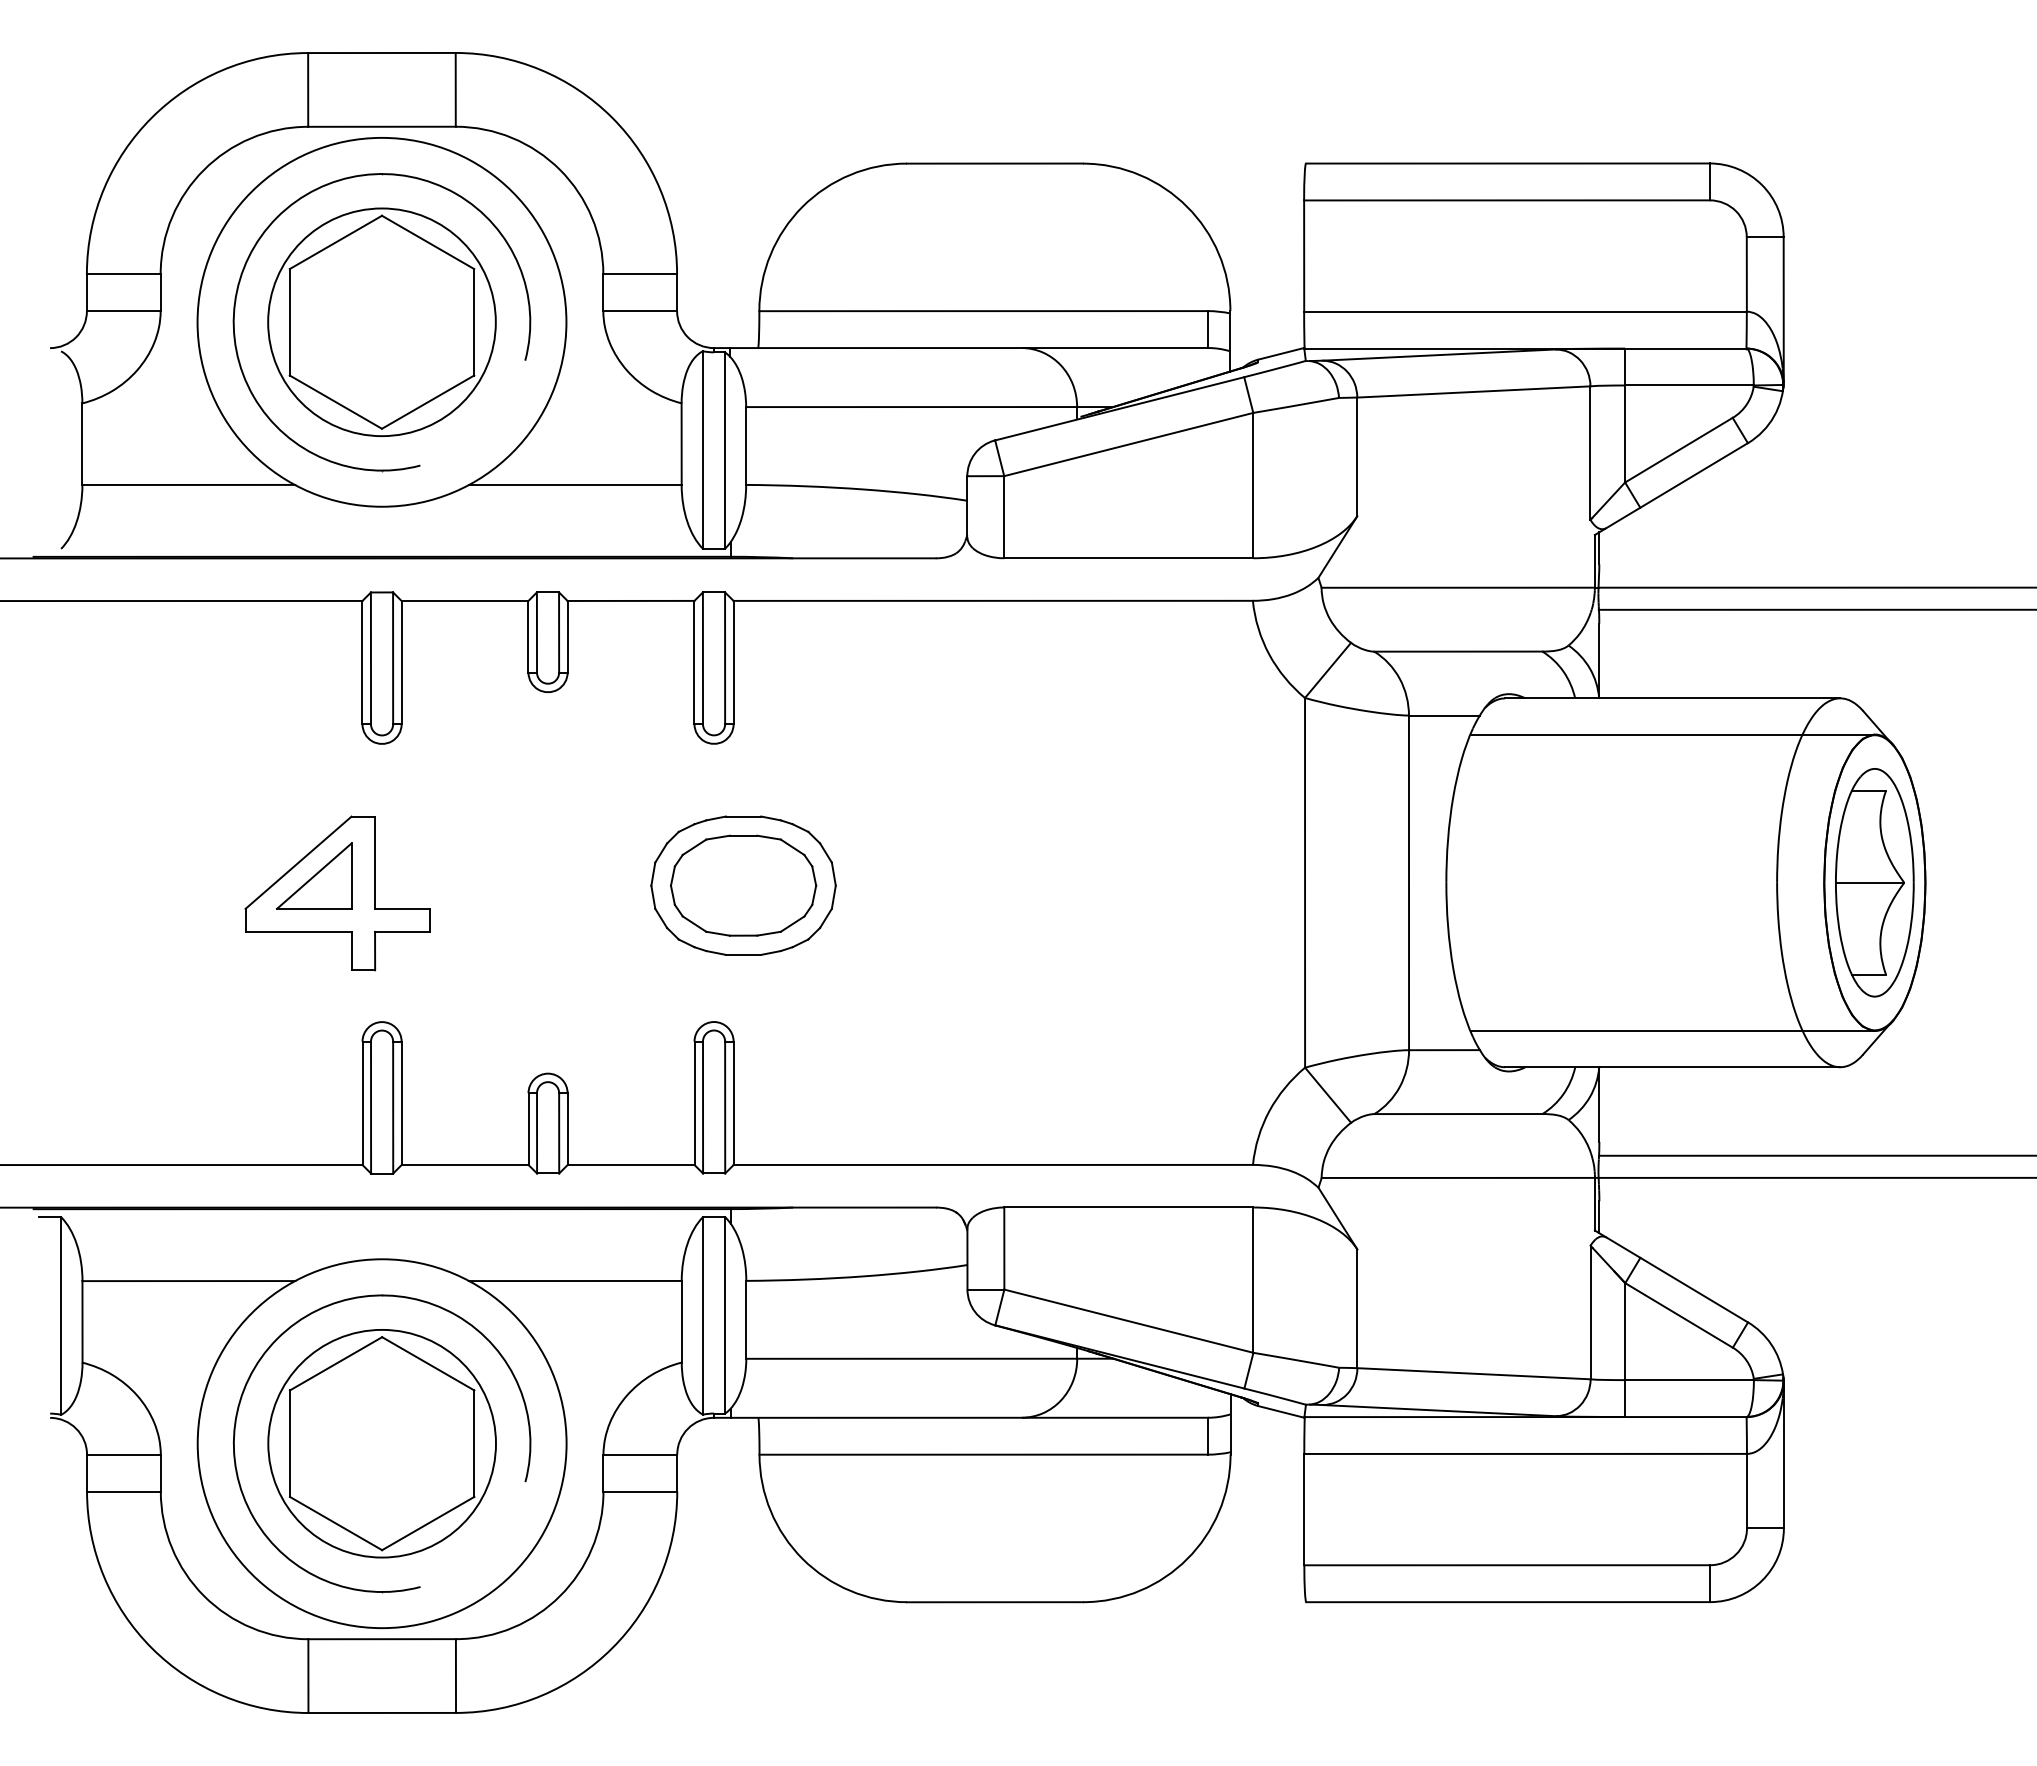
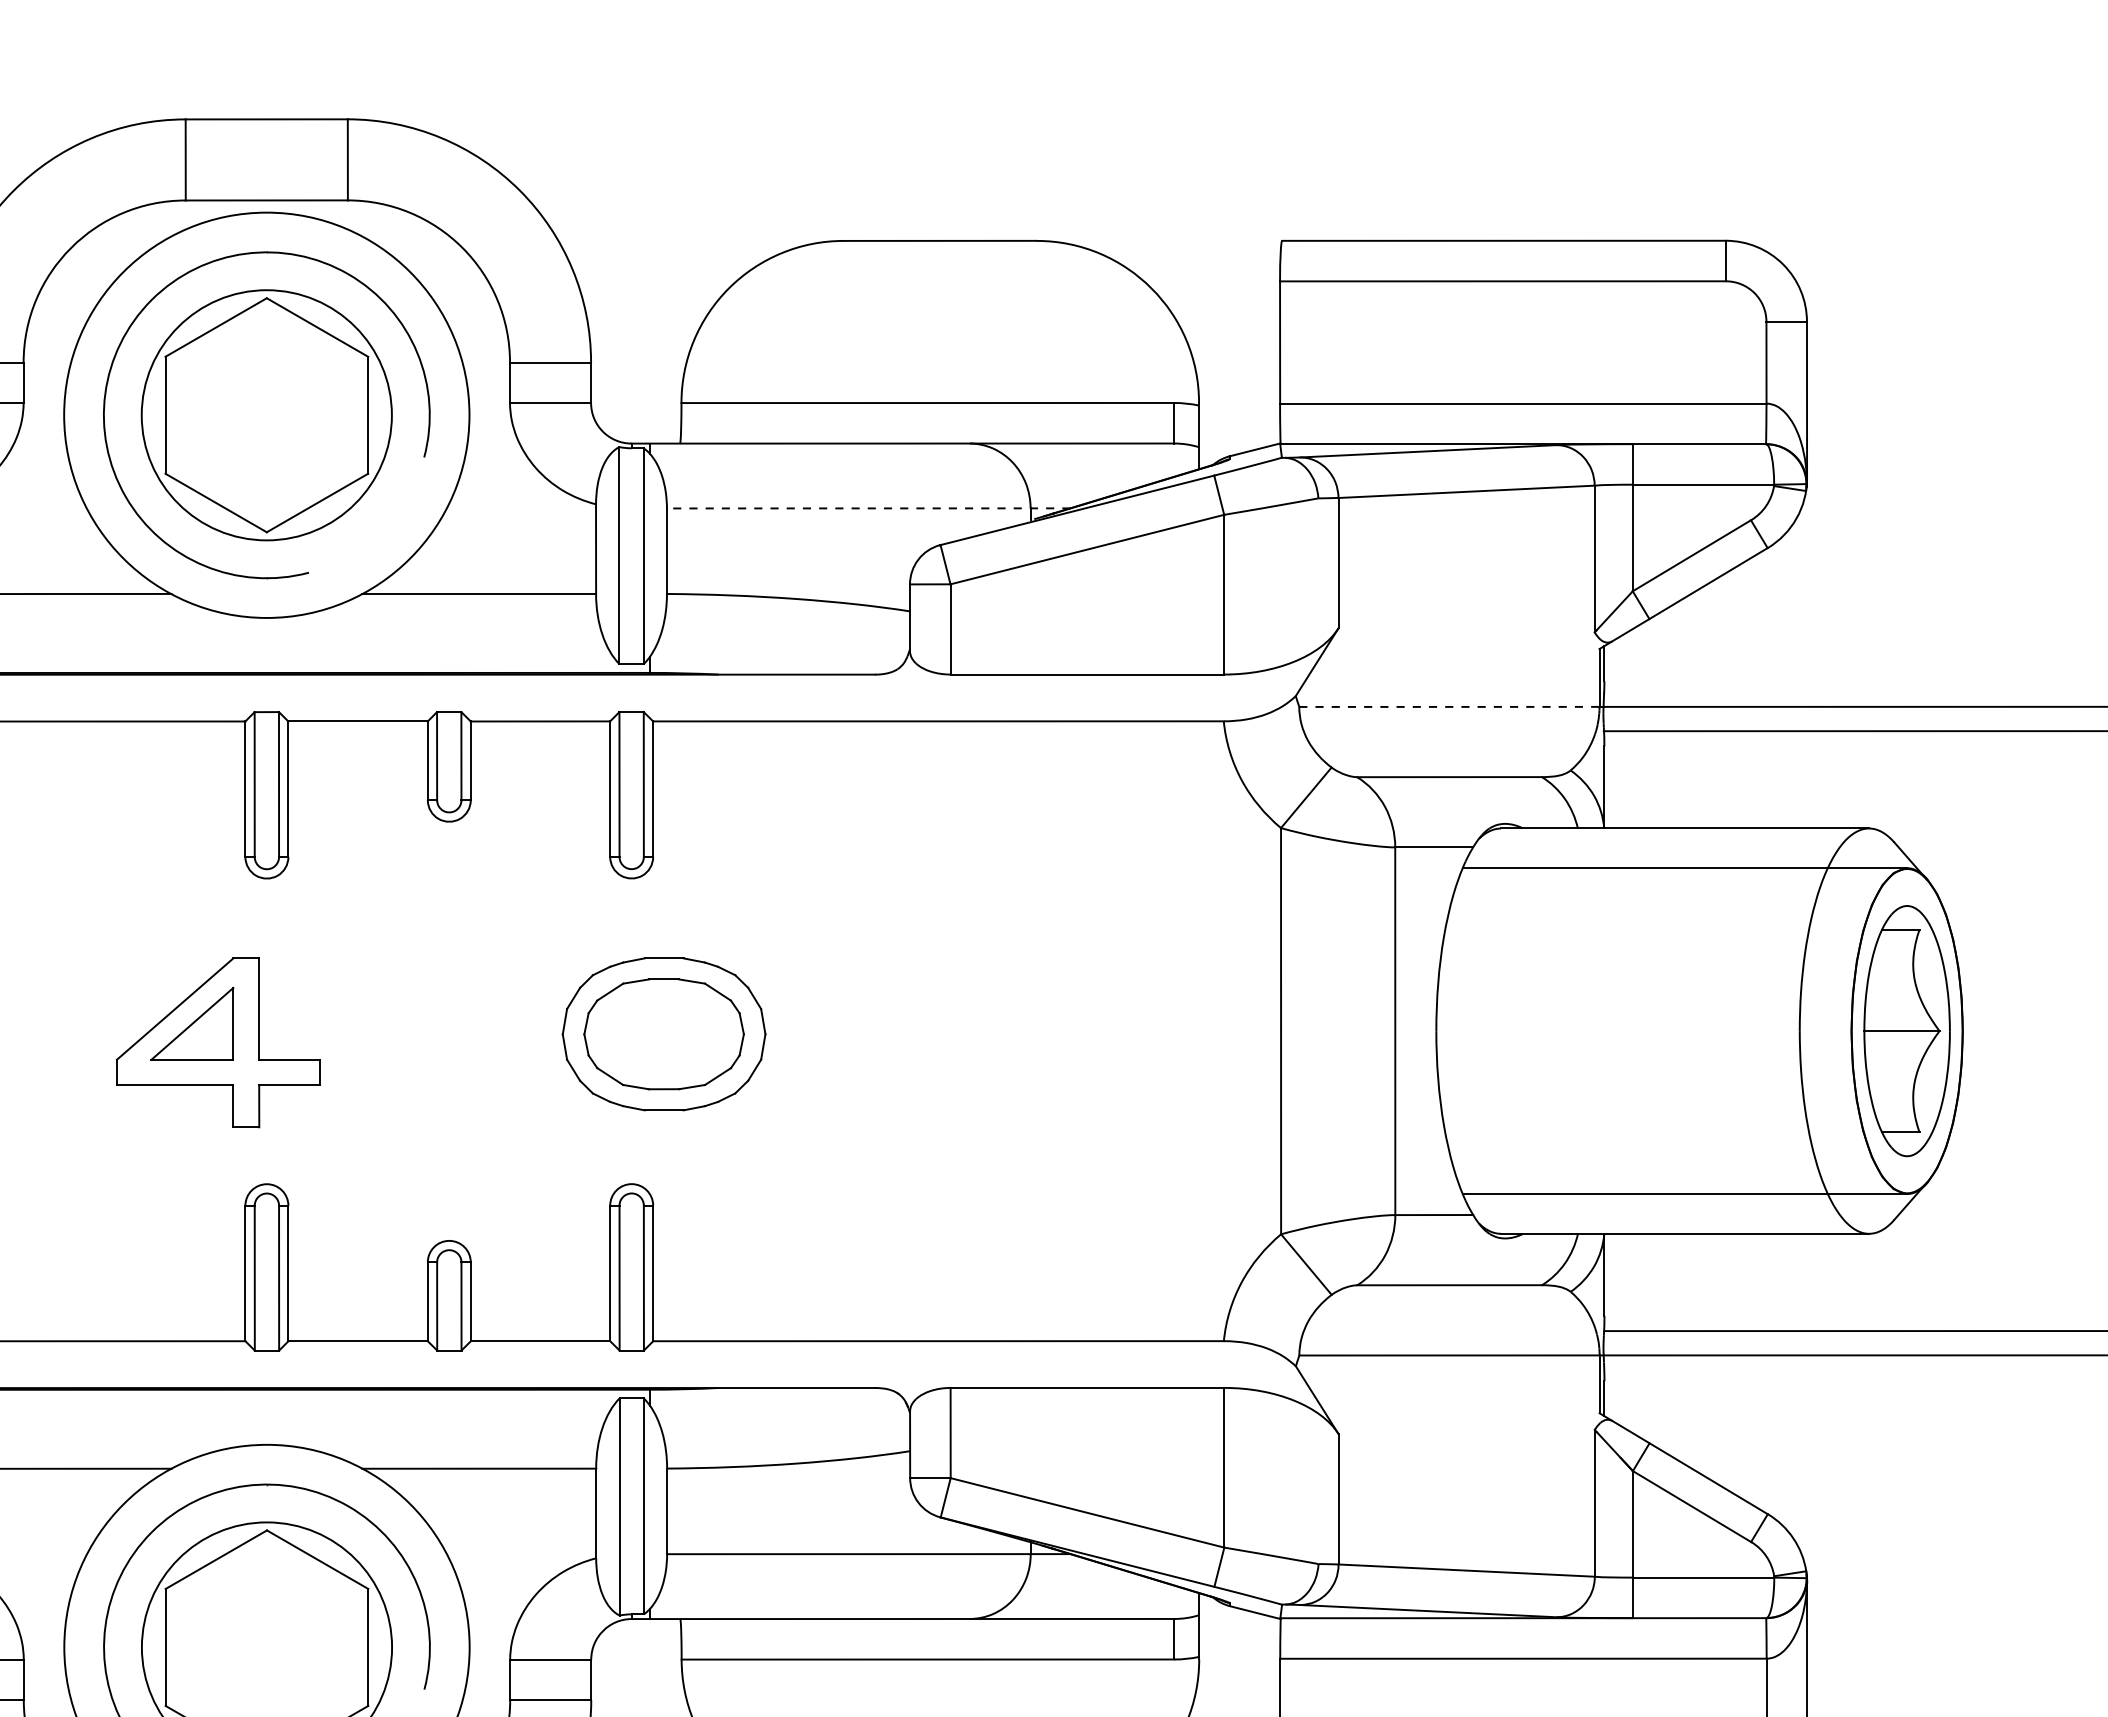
line: (929, 407) -> (868, 508), solid -> dashed
line: (1458, 587) -> (1449, 706), solid -> dashed

